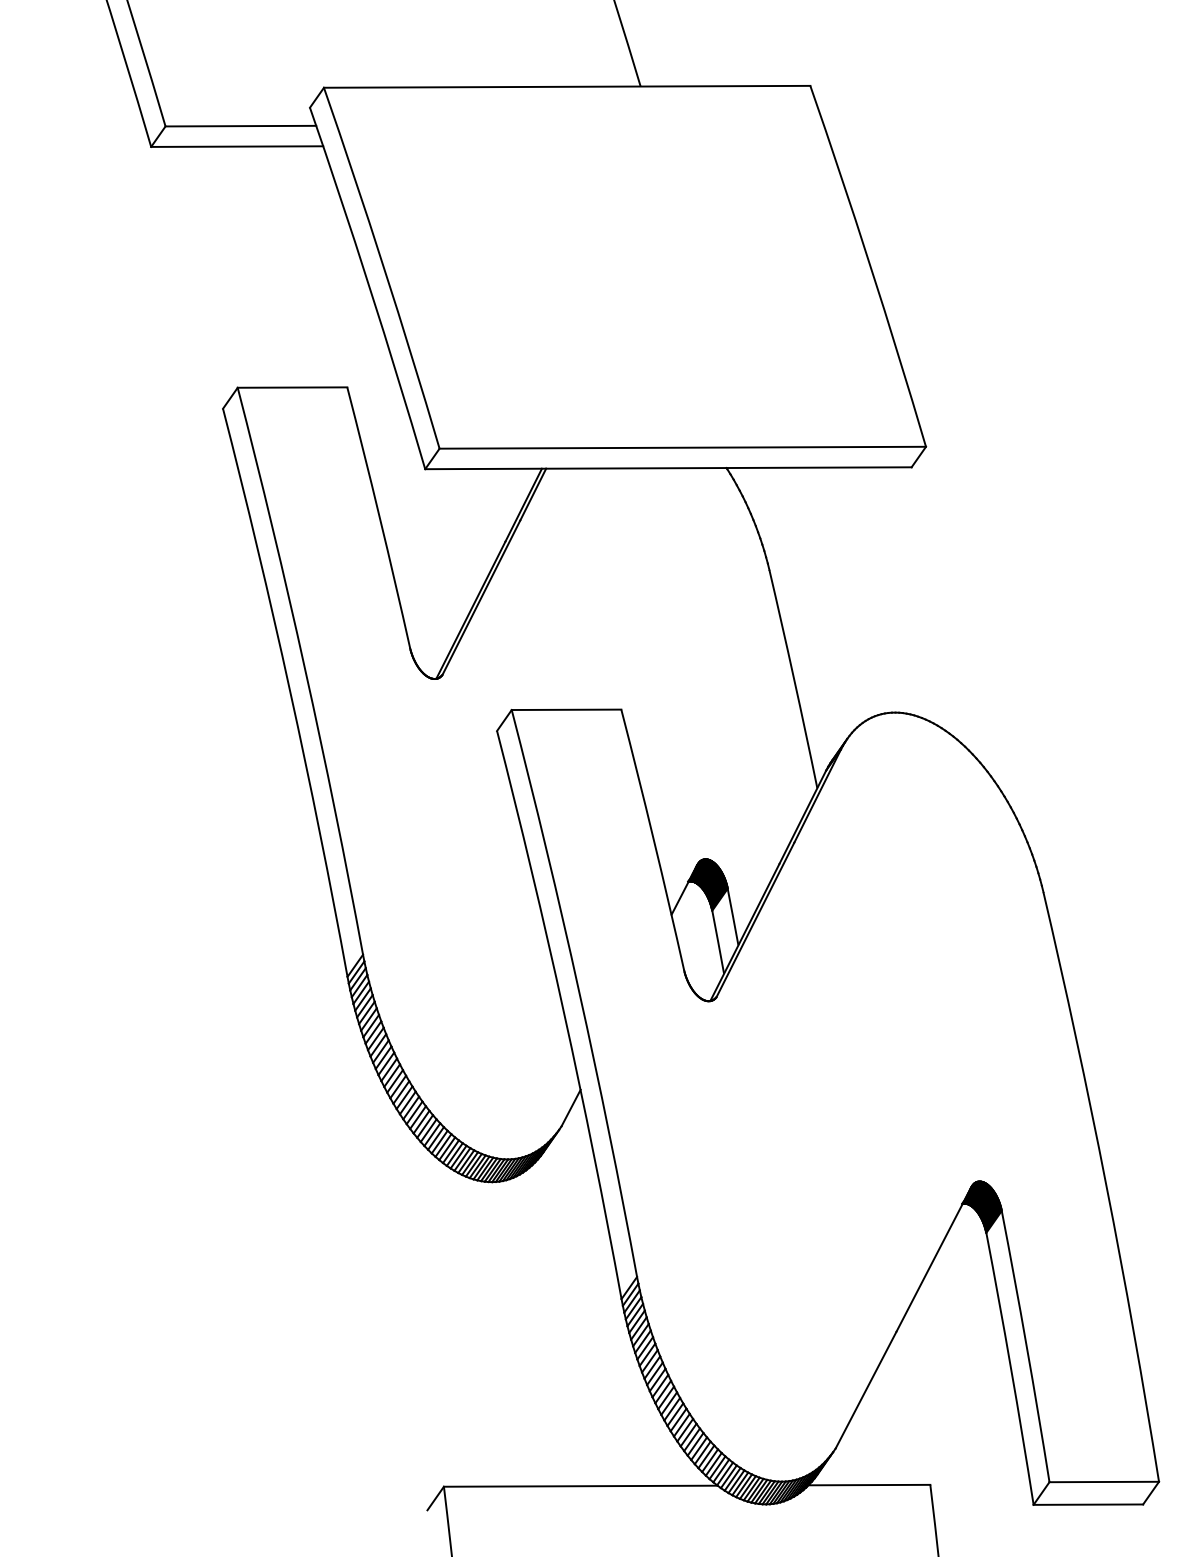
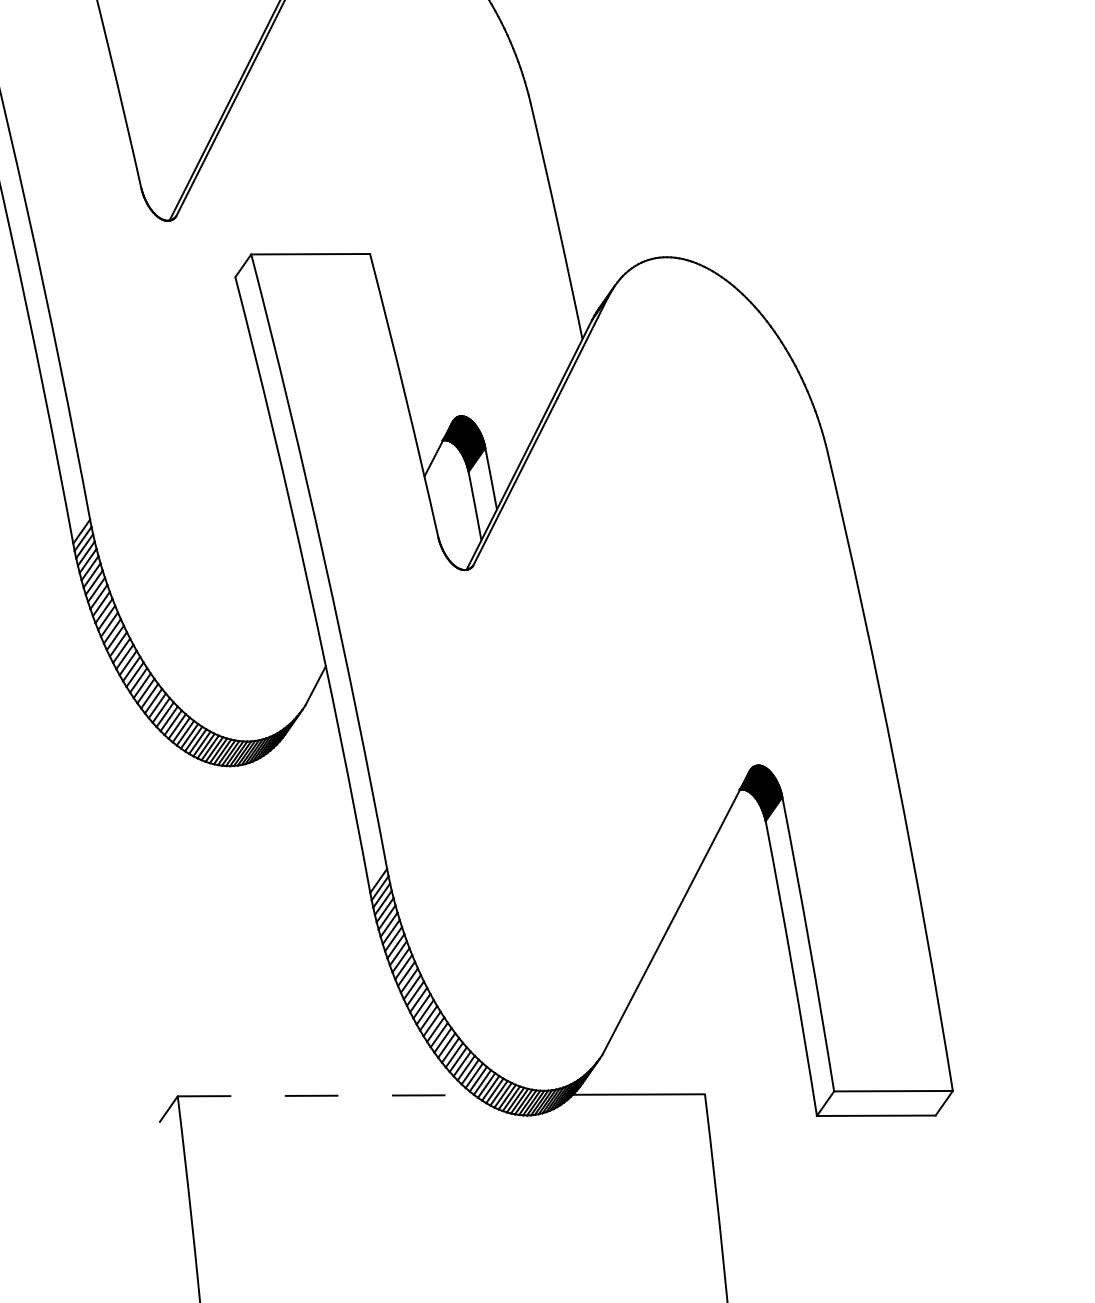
line: (580, 1486) -> (325, 1096), solid -> dashed

